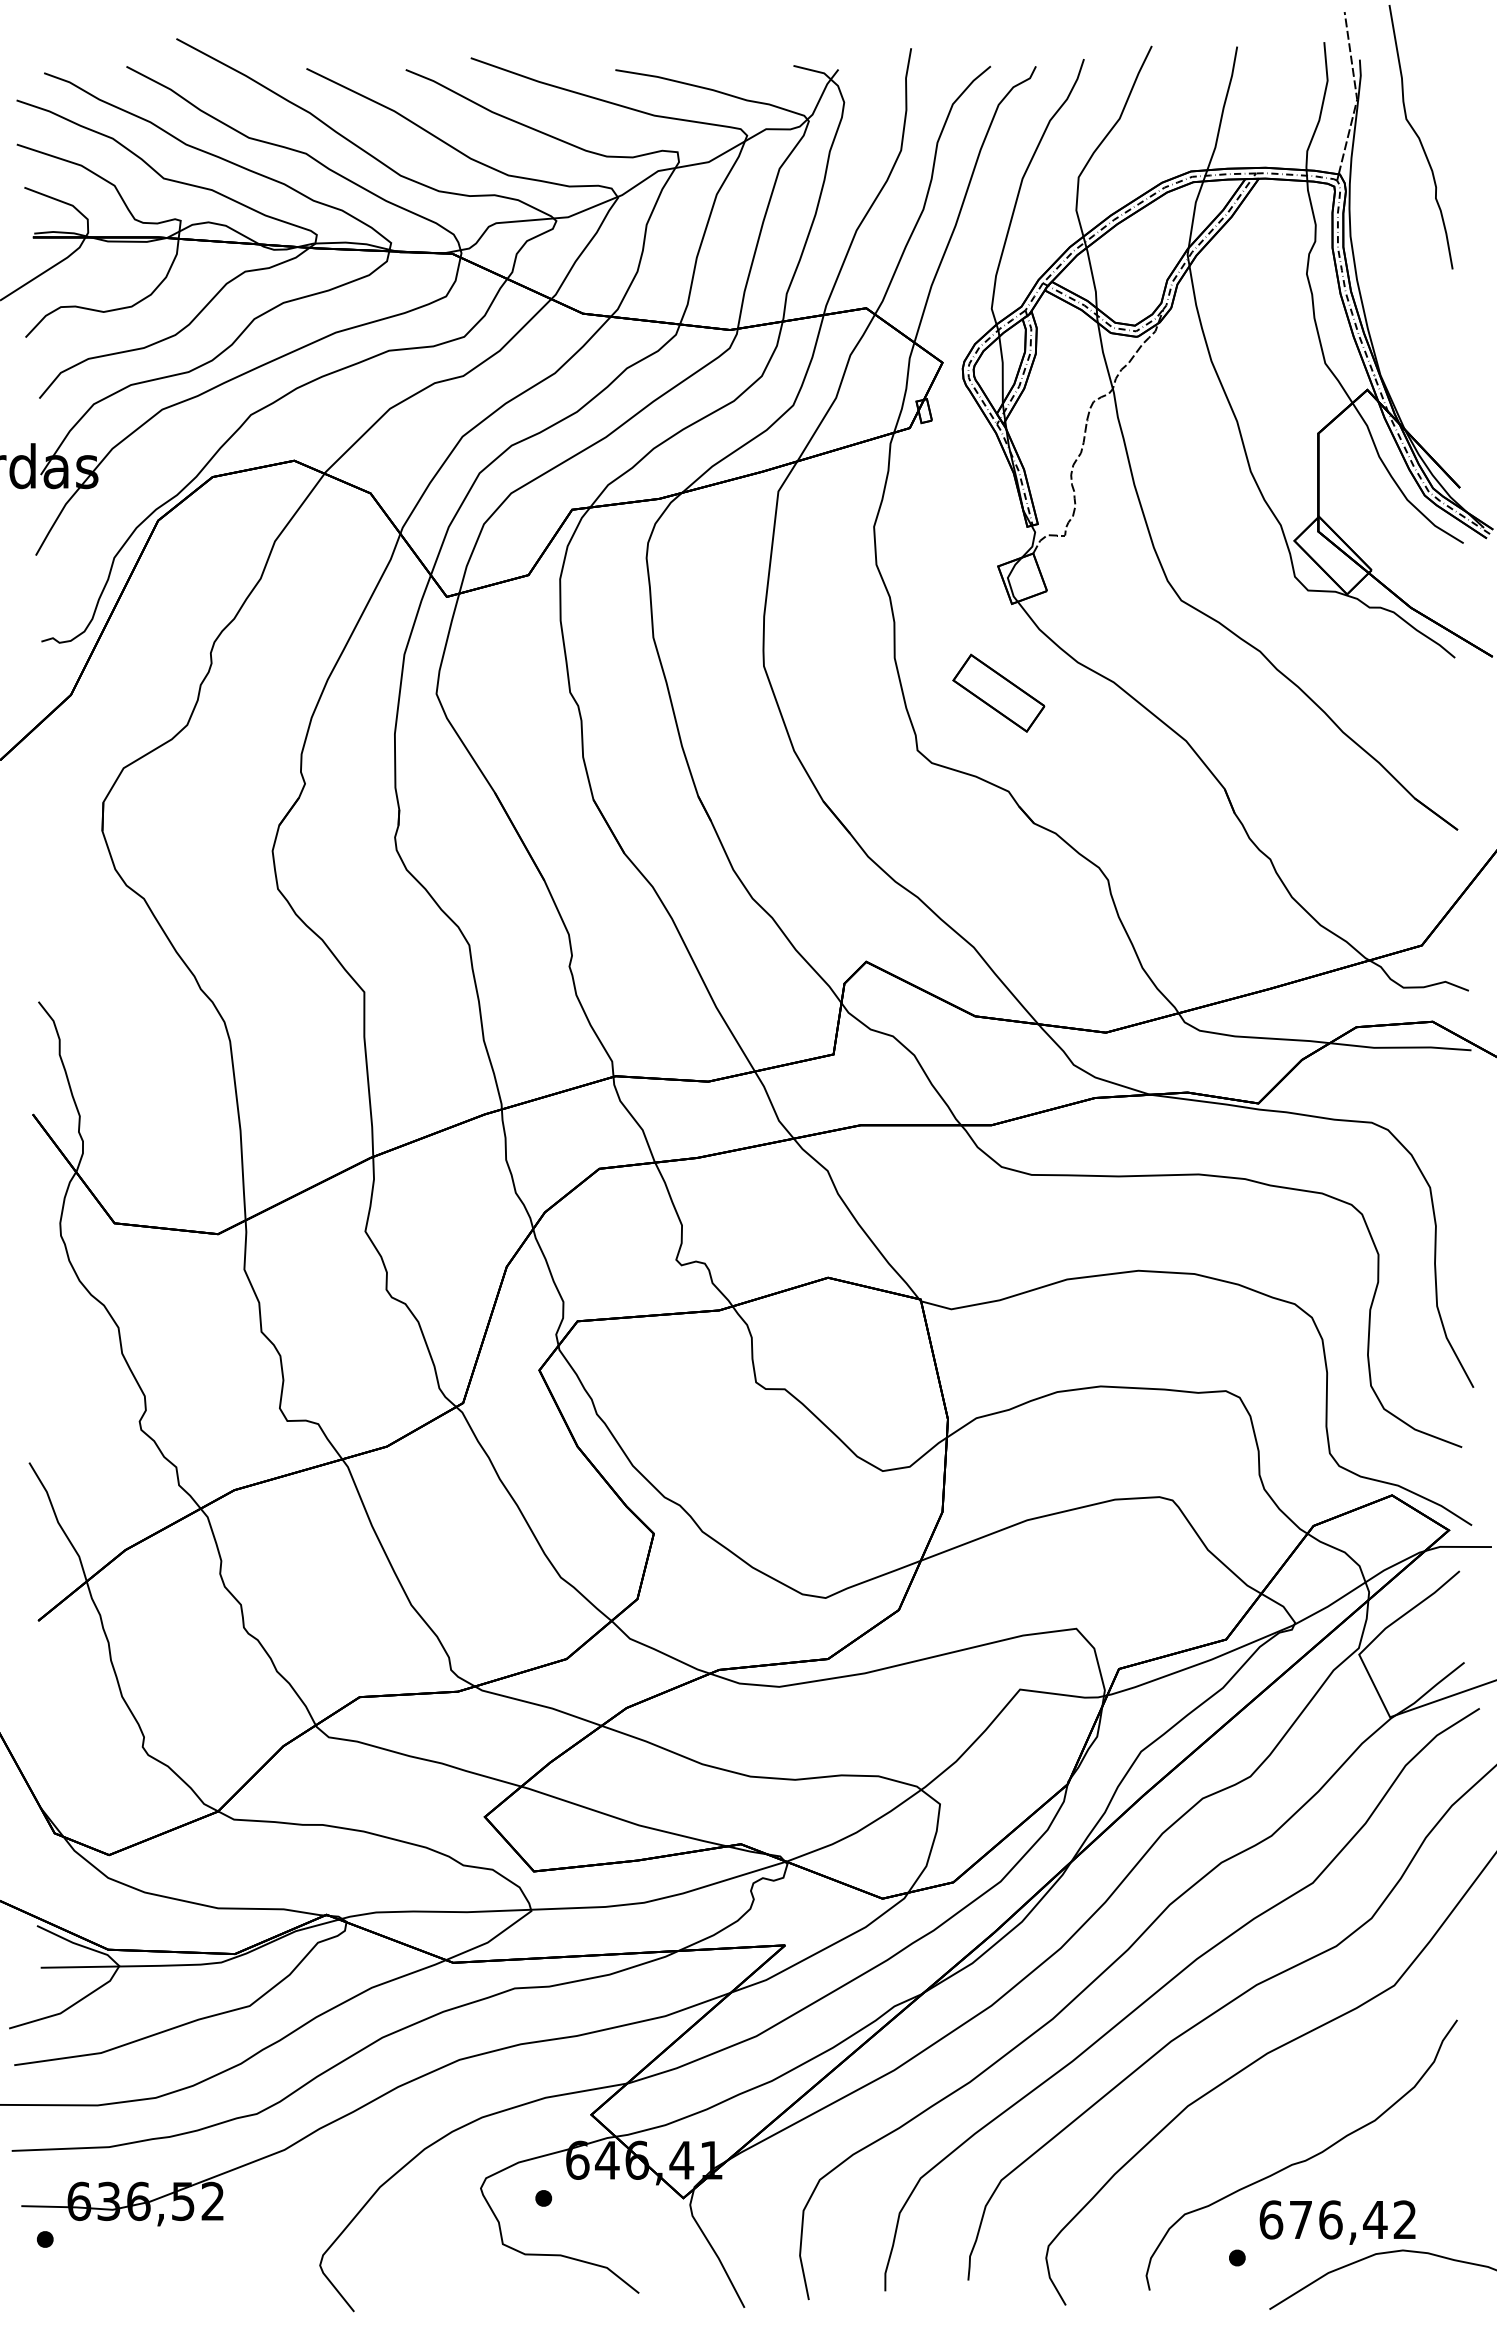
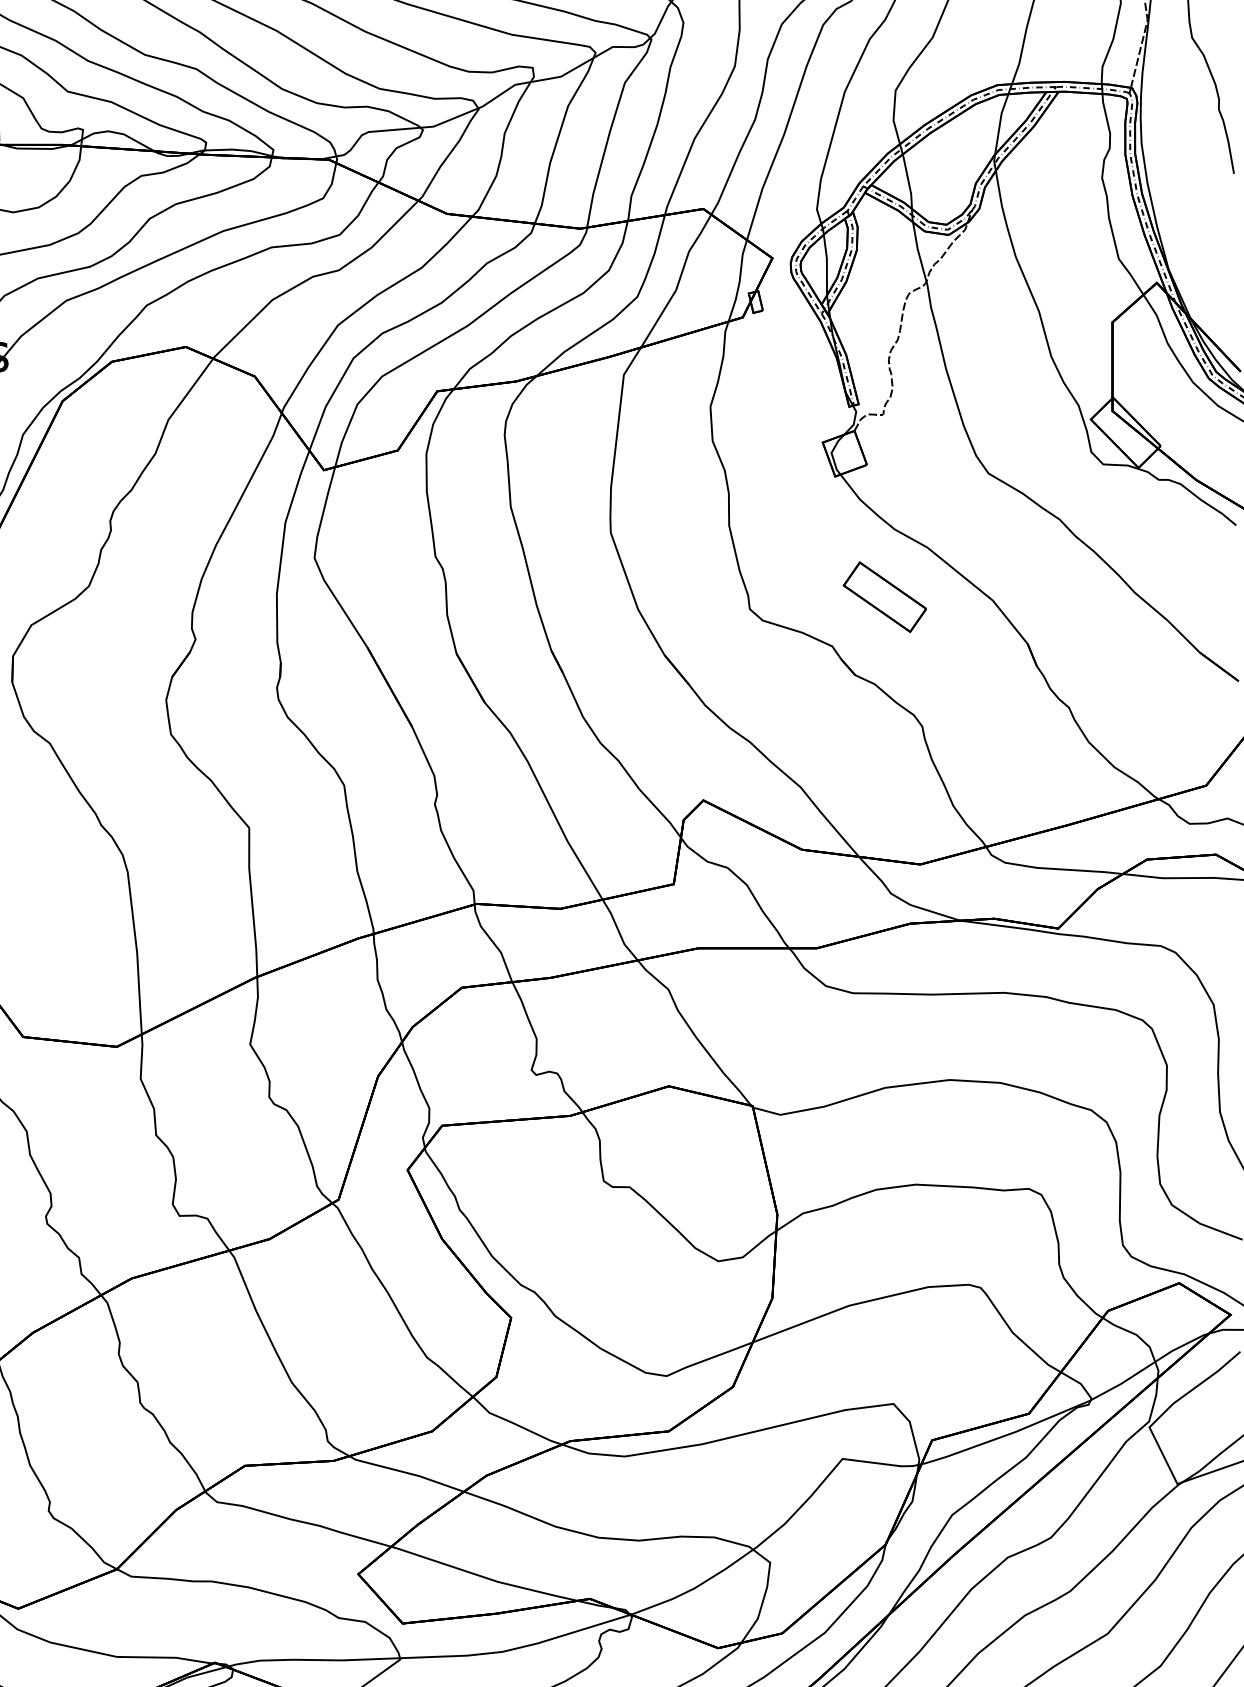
part: (998, 692) -> (884, 596), moved

